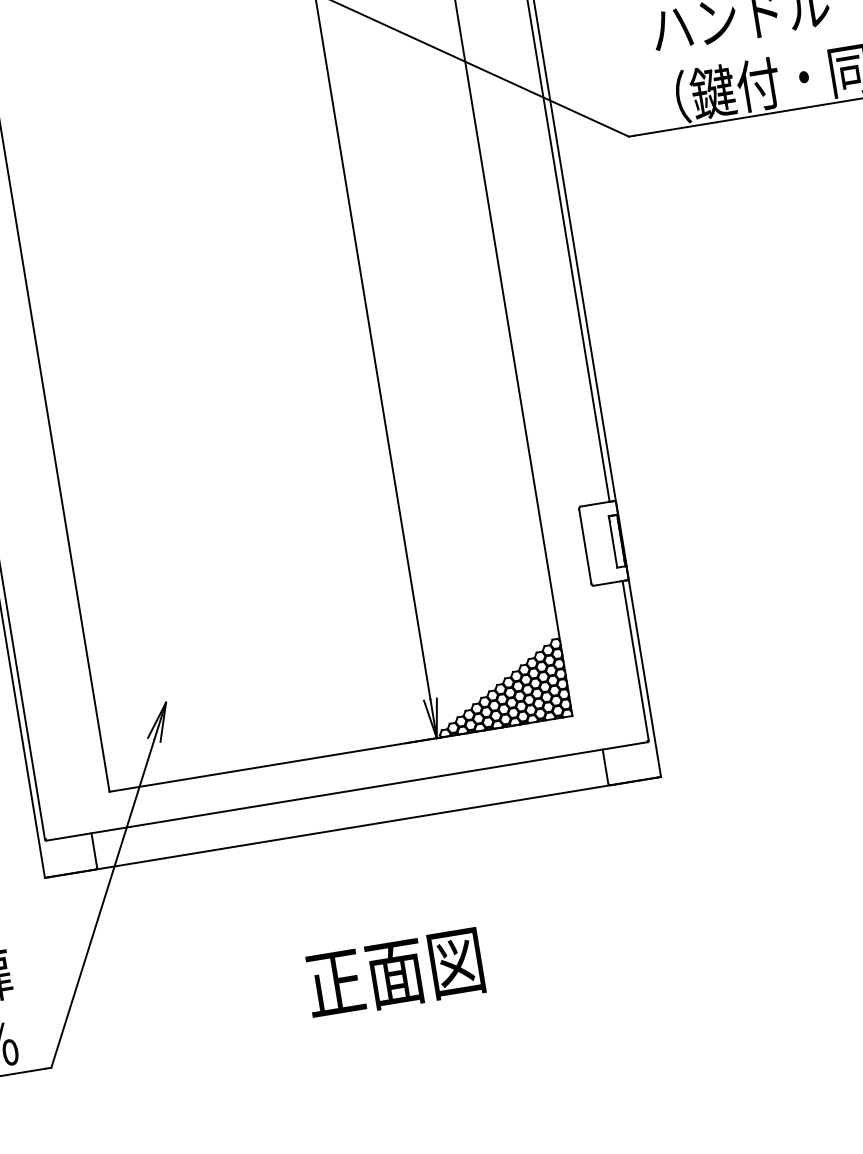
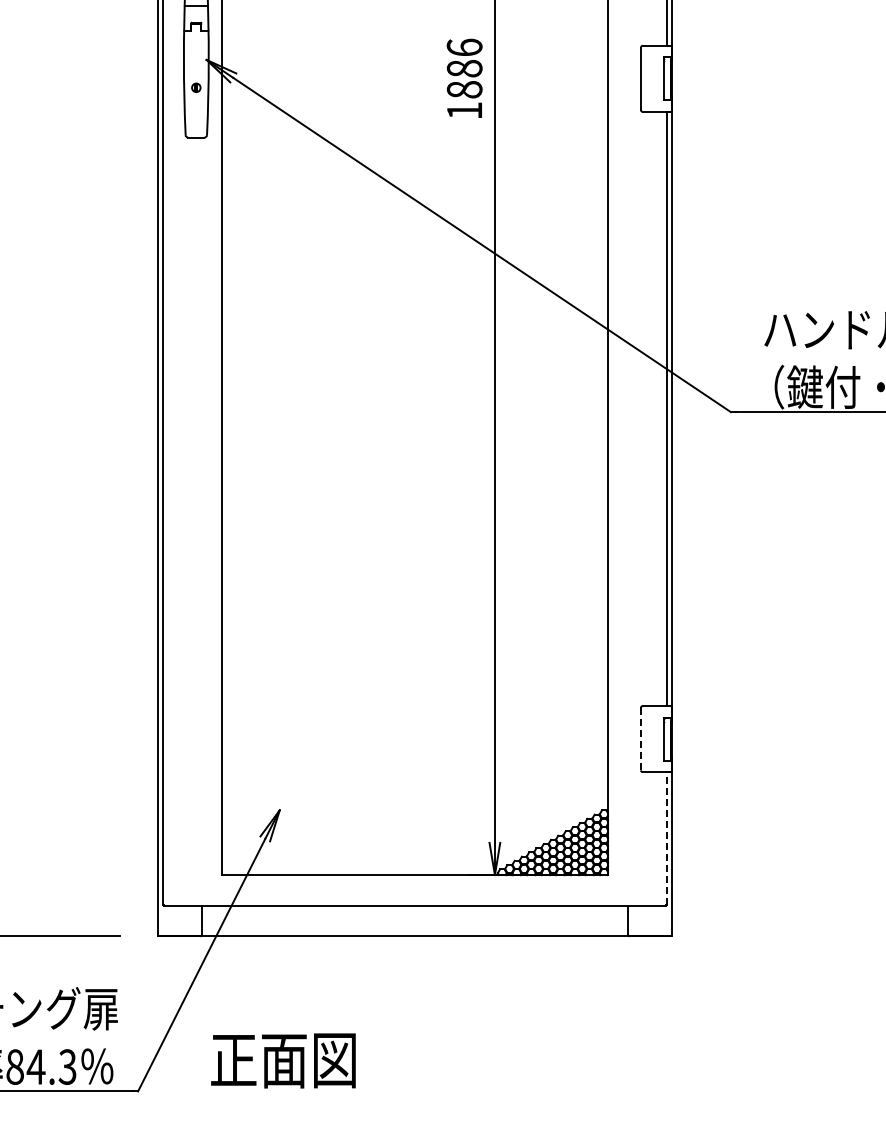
line: (584, 545) -> (640, 738), solid -> dashed
line: (635, 660) -> (666, 838), solid -> dashed
text: (394, 973) -> (283, 1060), moved

